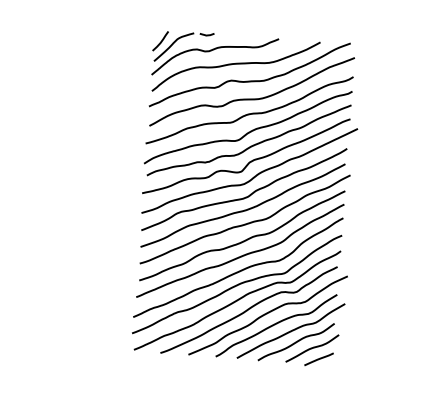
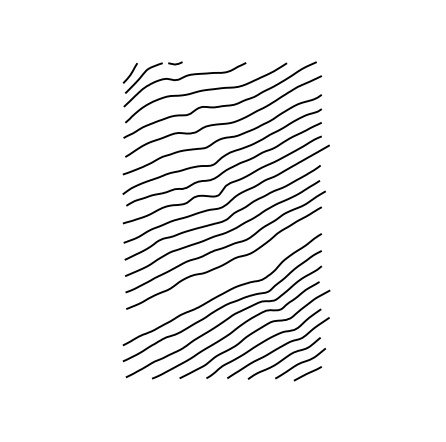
curve: (241, 255) -> (224, 277), removed

